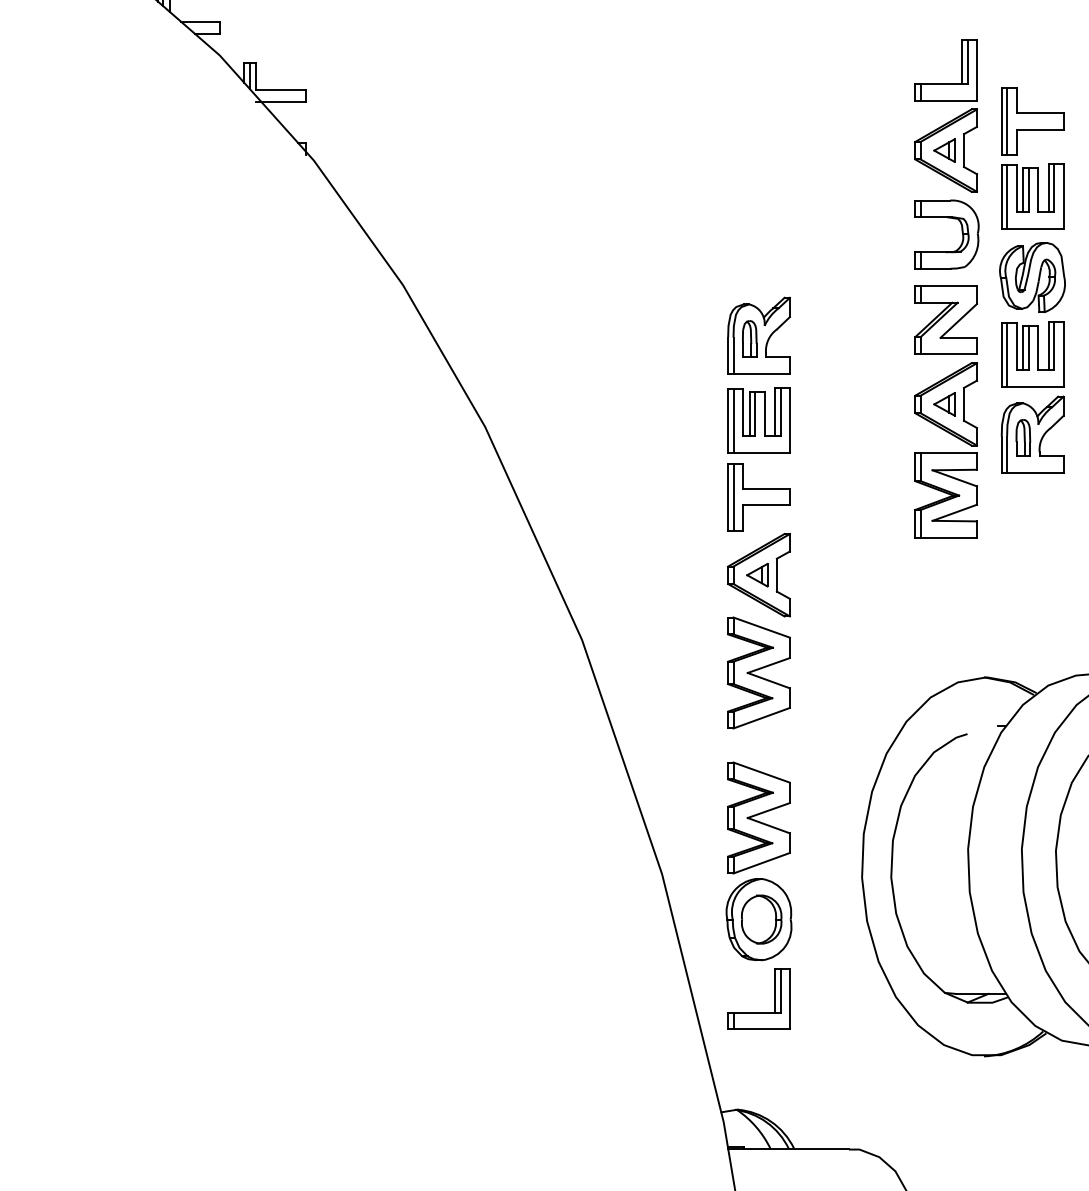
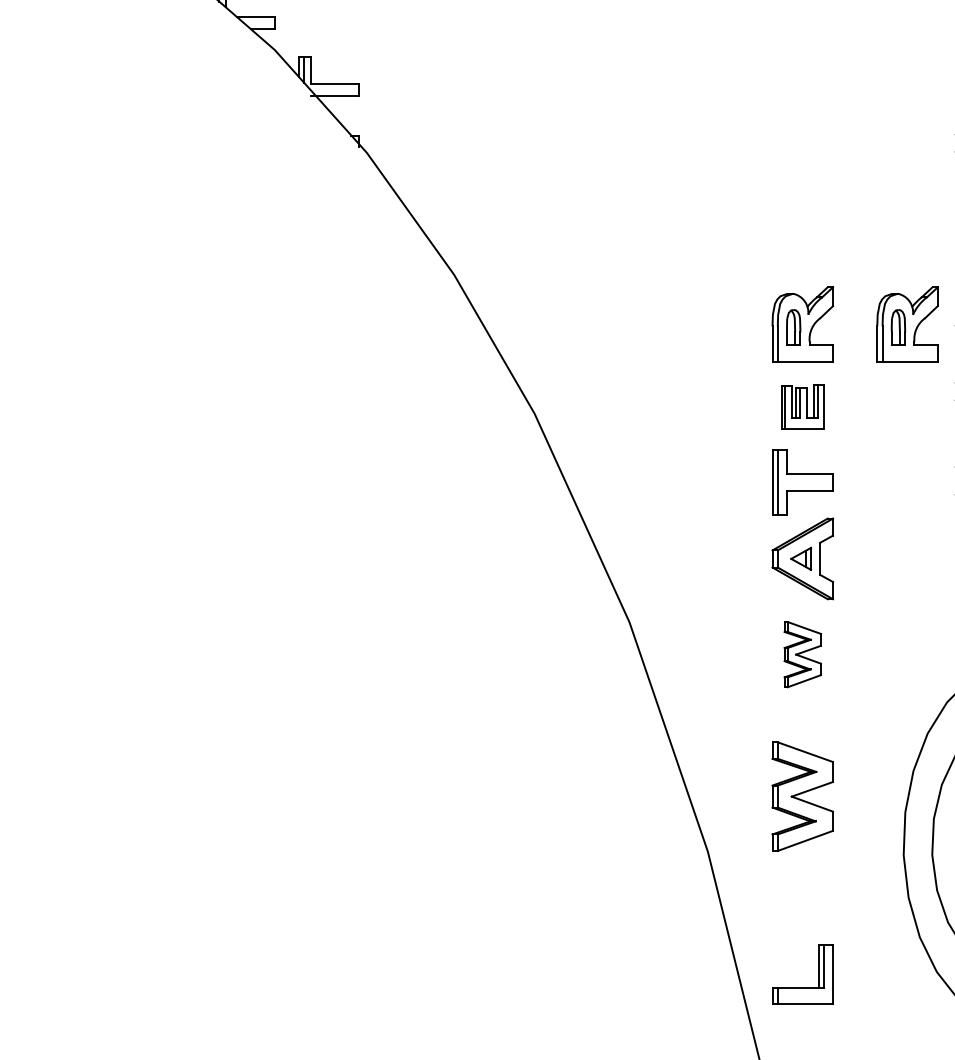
part: (865, 335) -> (907, 324), added
part: (758, 420) -> (802, 407), size x0.7
part: (758, 672) -> (802, 654), size x0.6
part: (758, 919) -> (802, 896), removed

